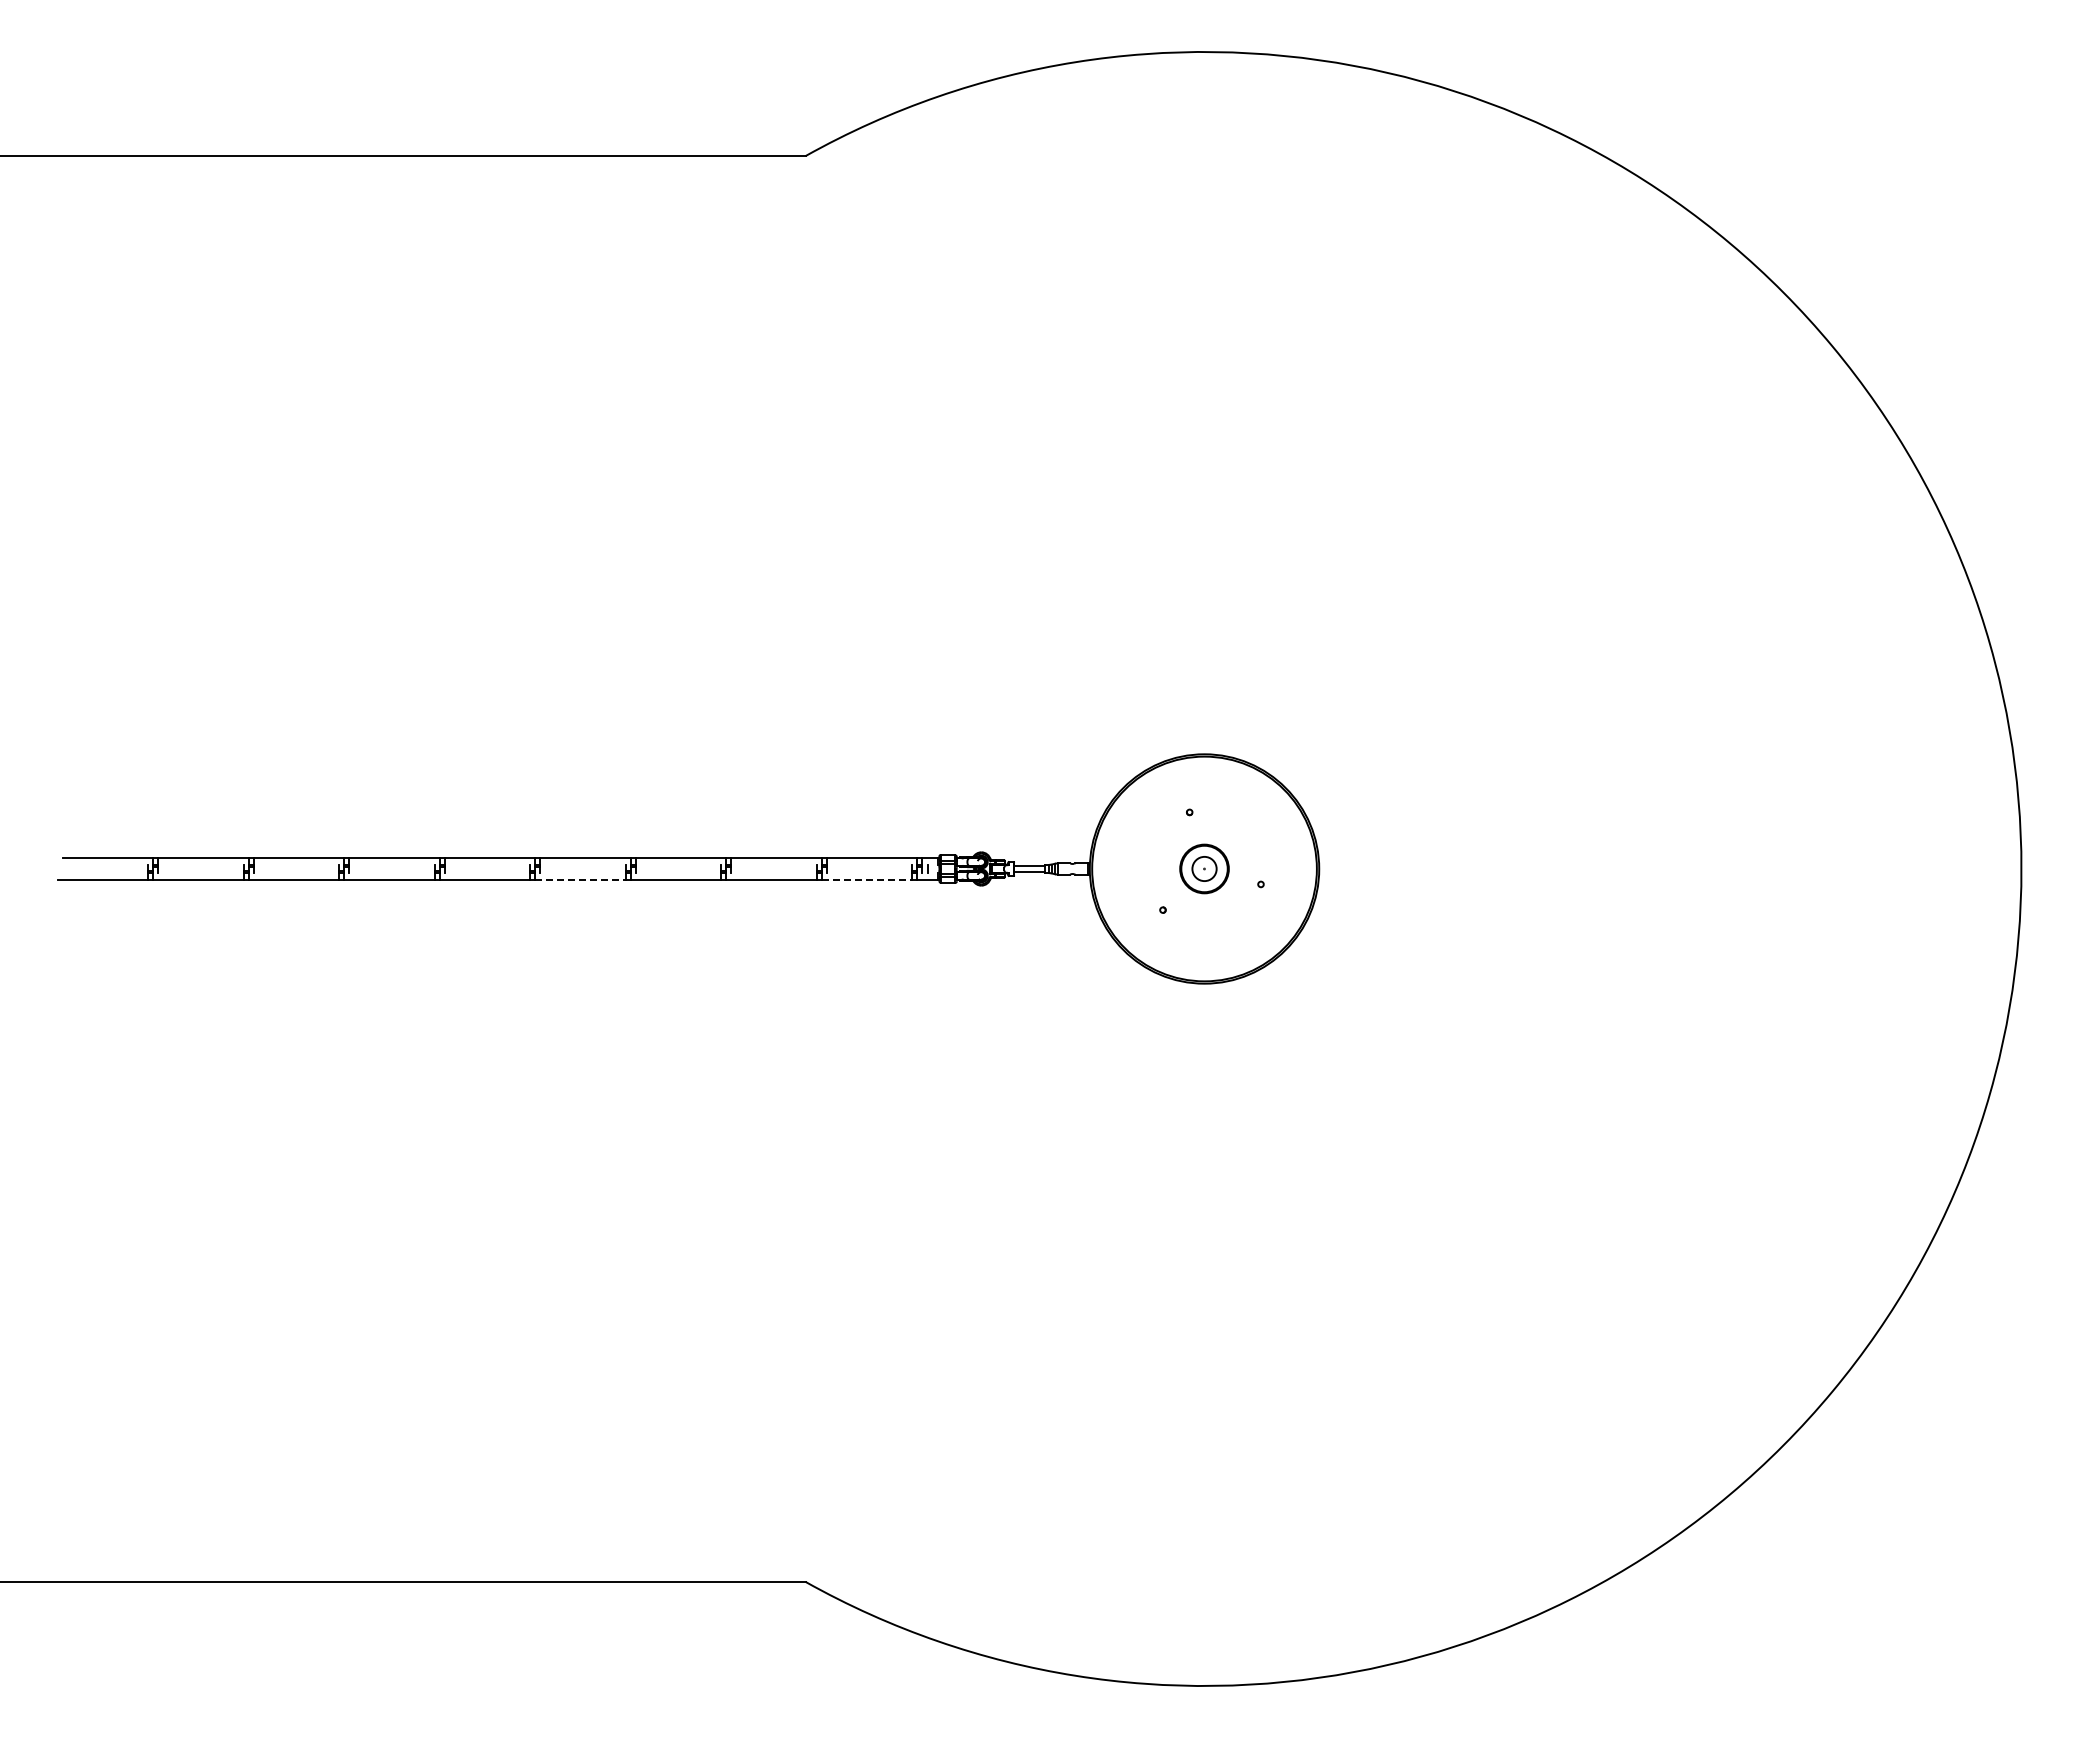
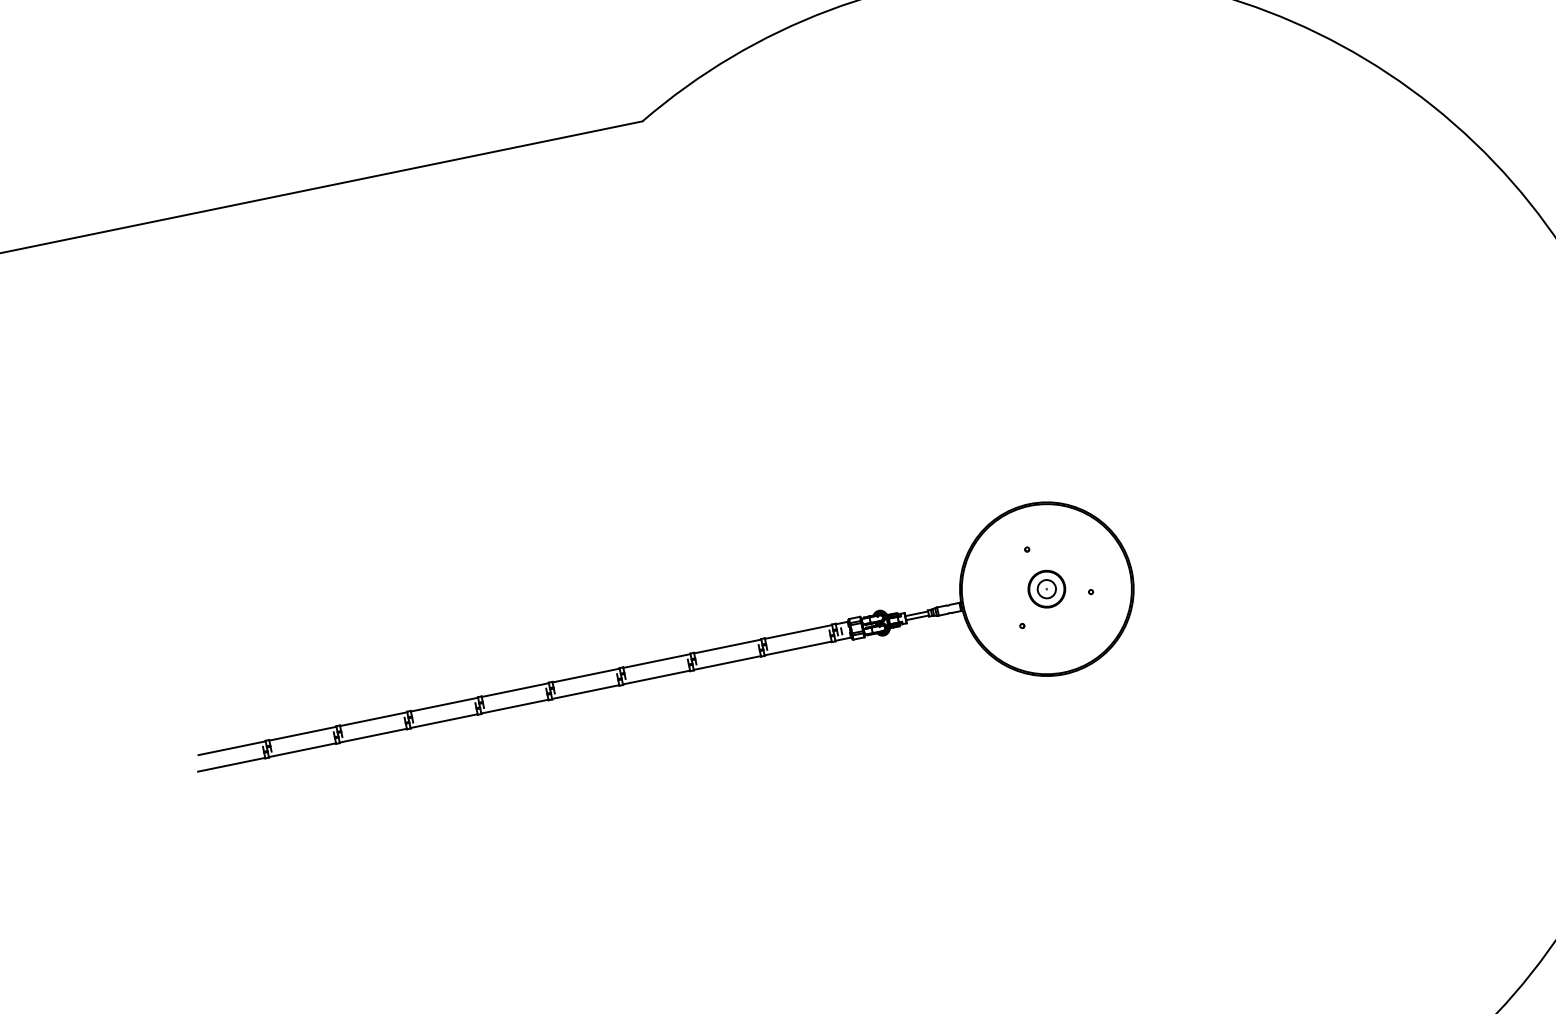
line: (580, 879) -> (585, 691), dashed -> solid
line: (867, 879) -> (798, 648), dashed -> solid

